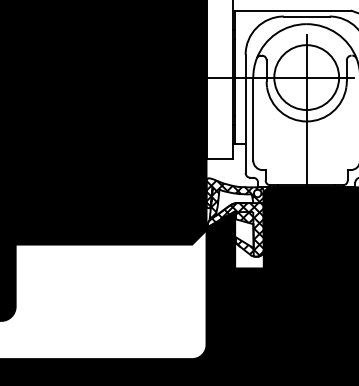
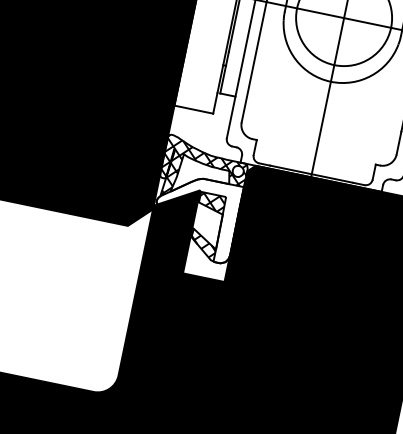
hatch: (235, 229) -> (195, 217), removed

